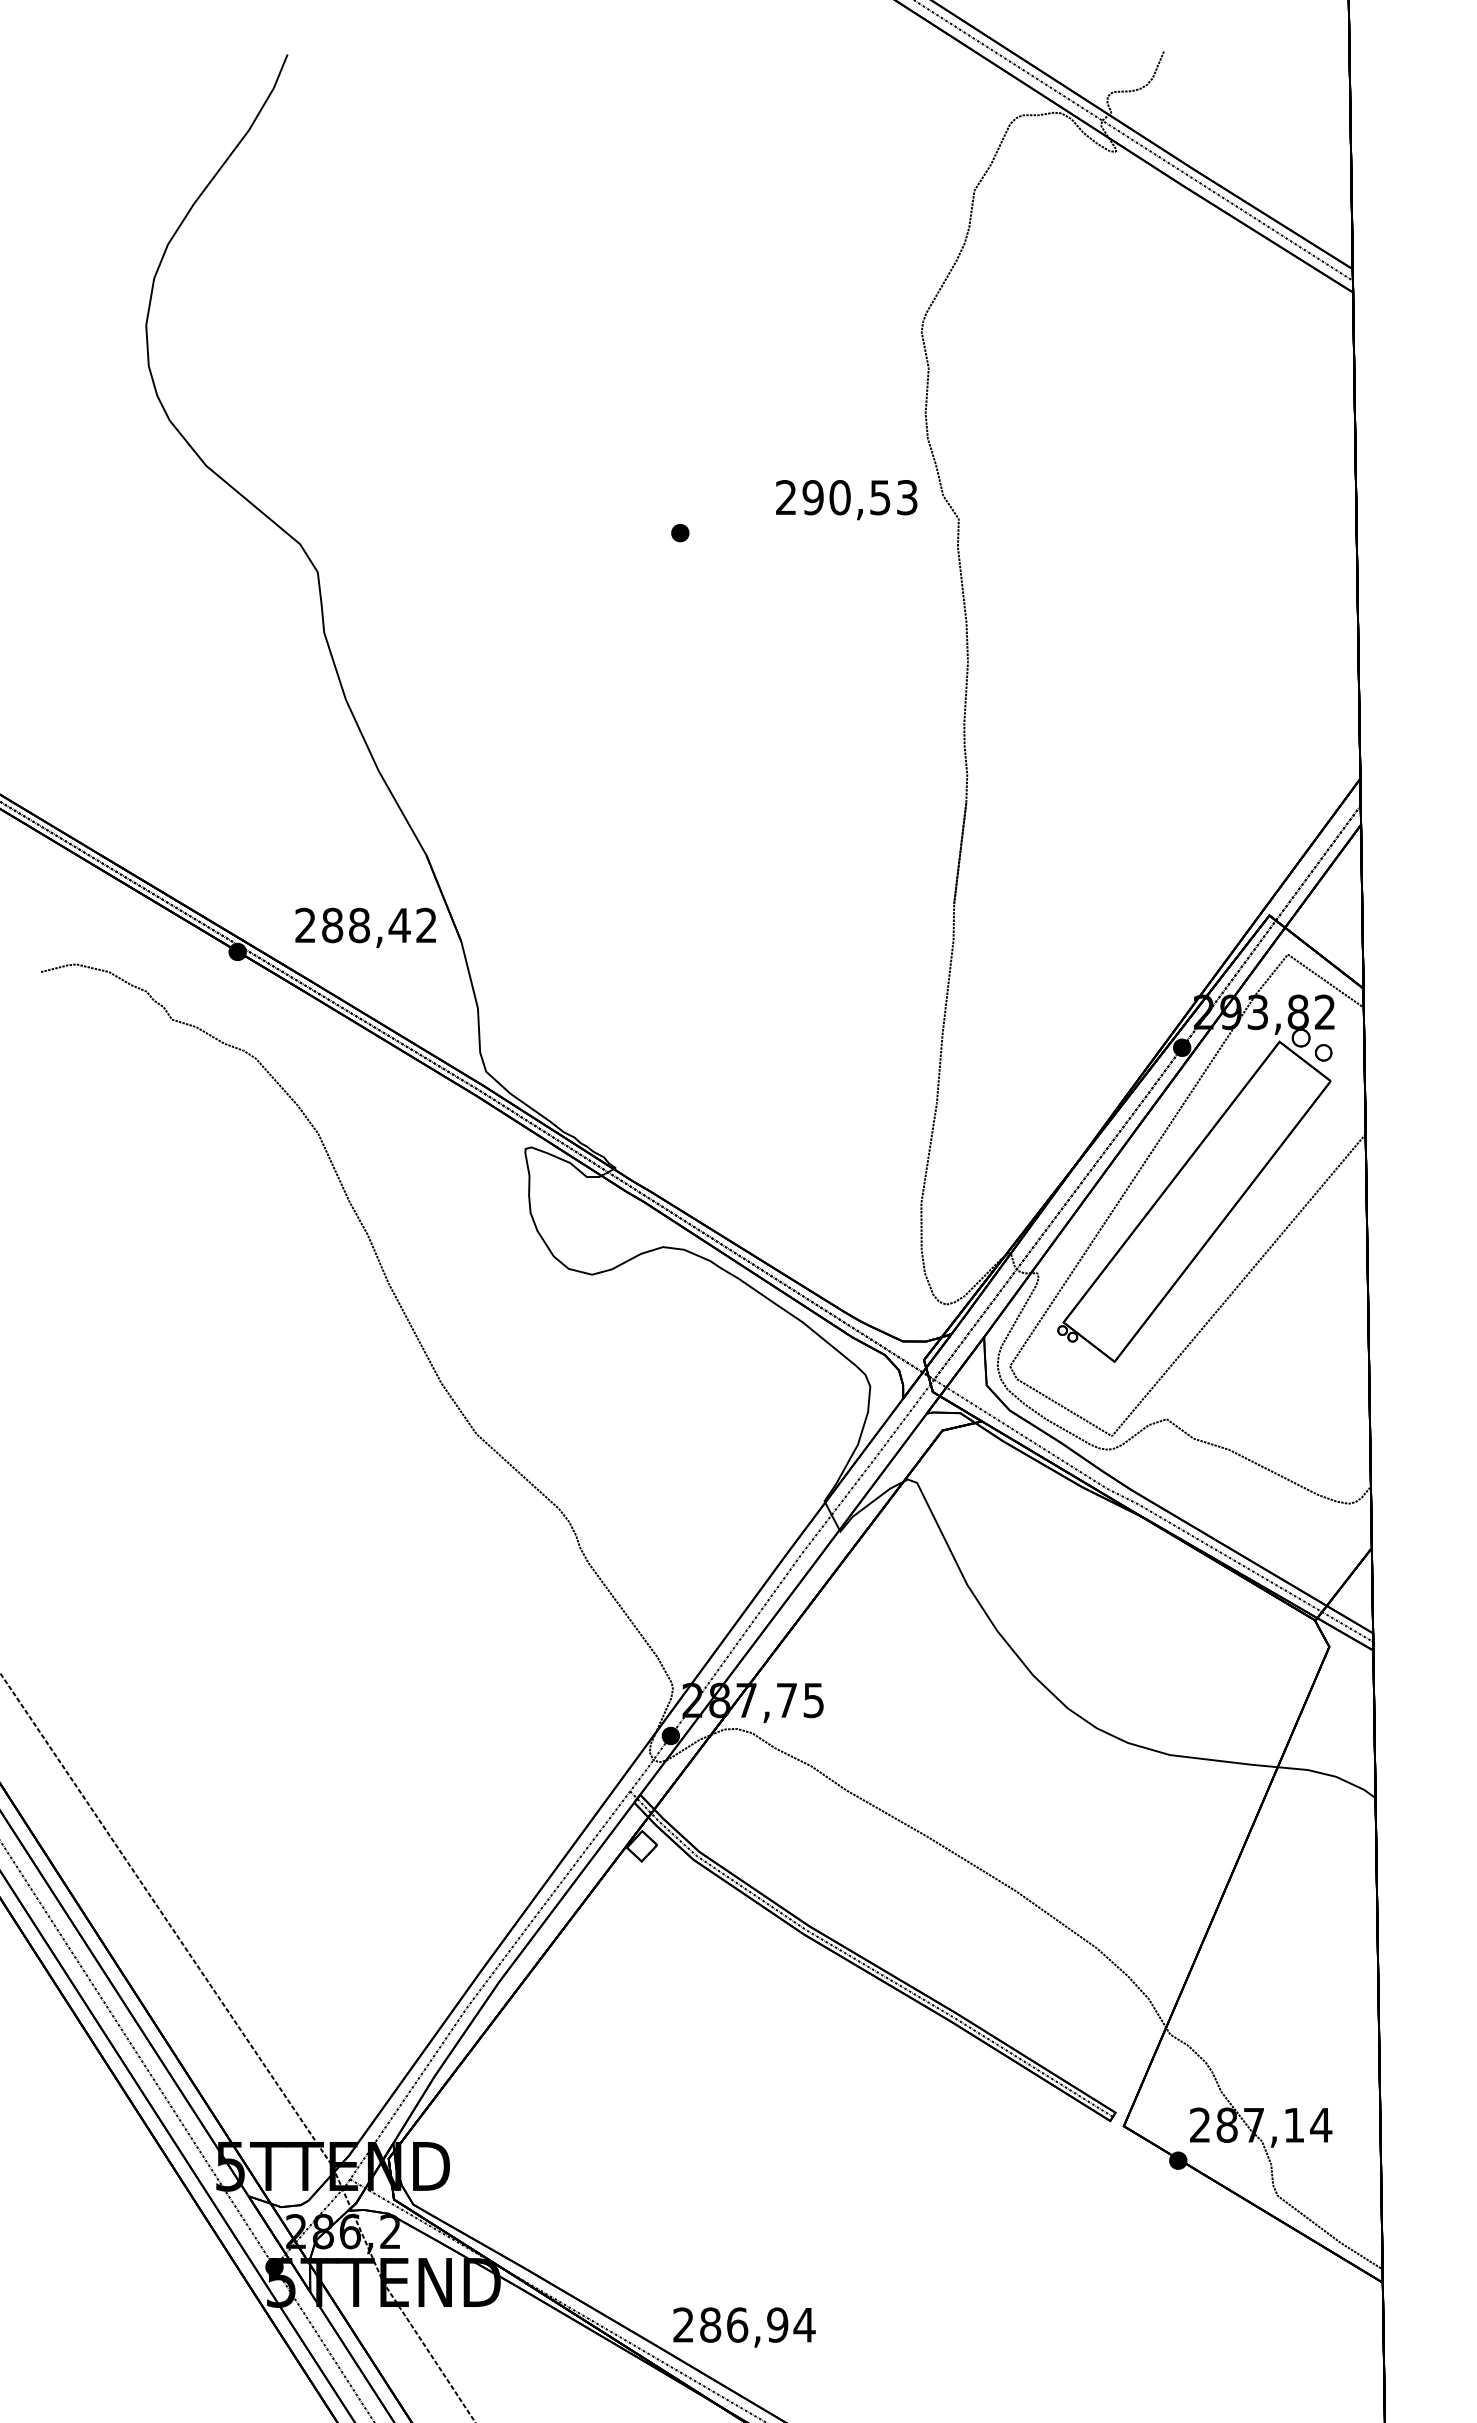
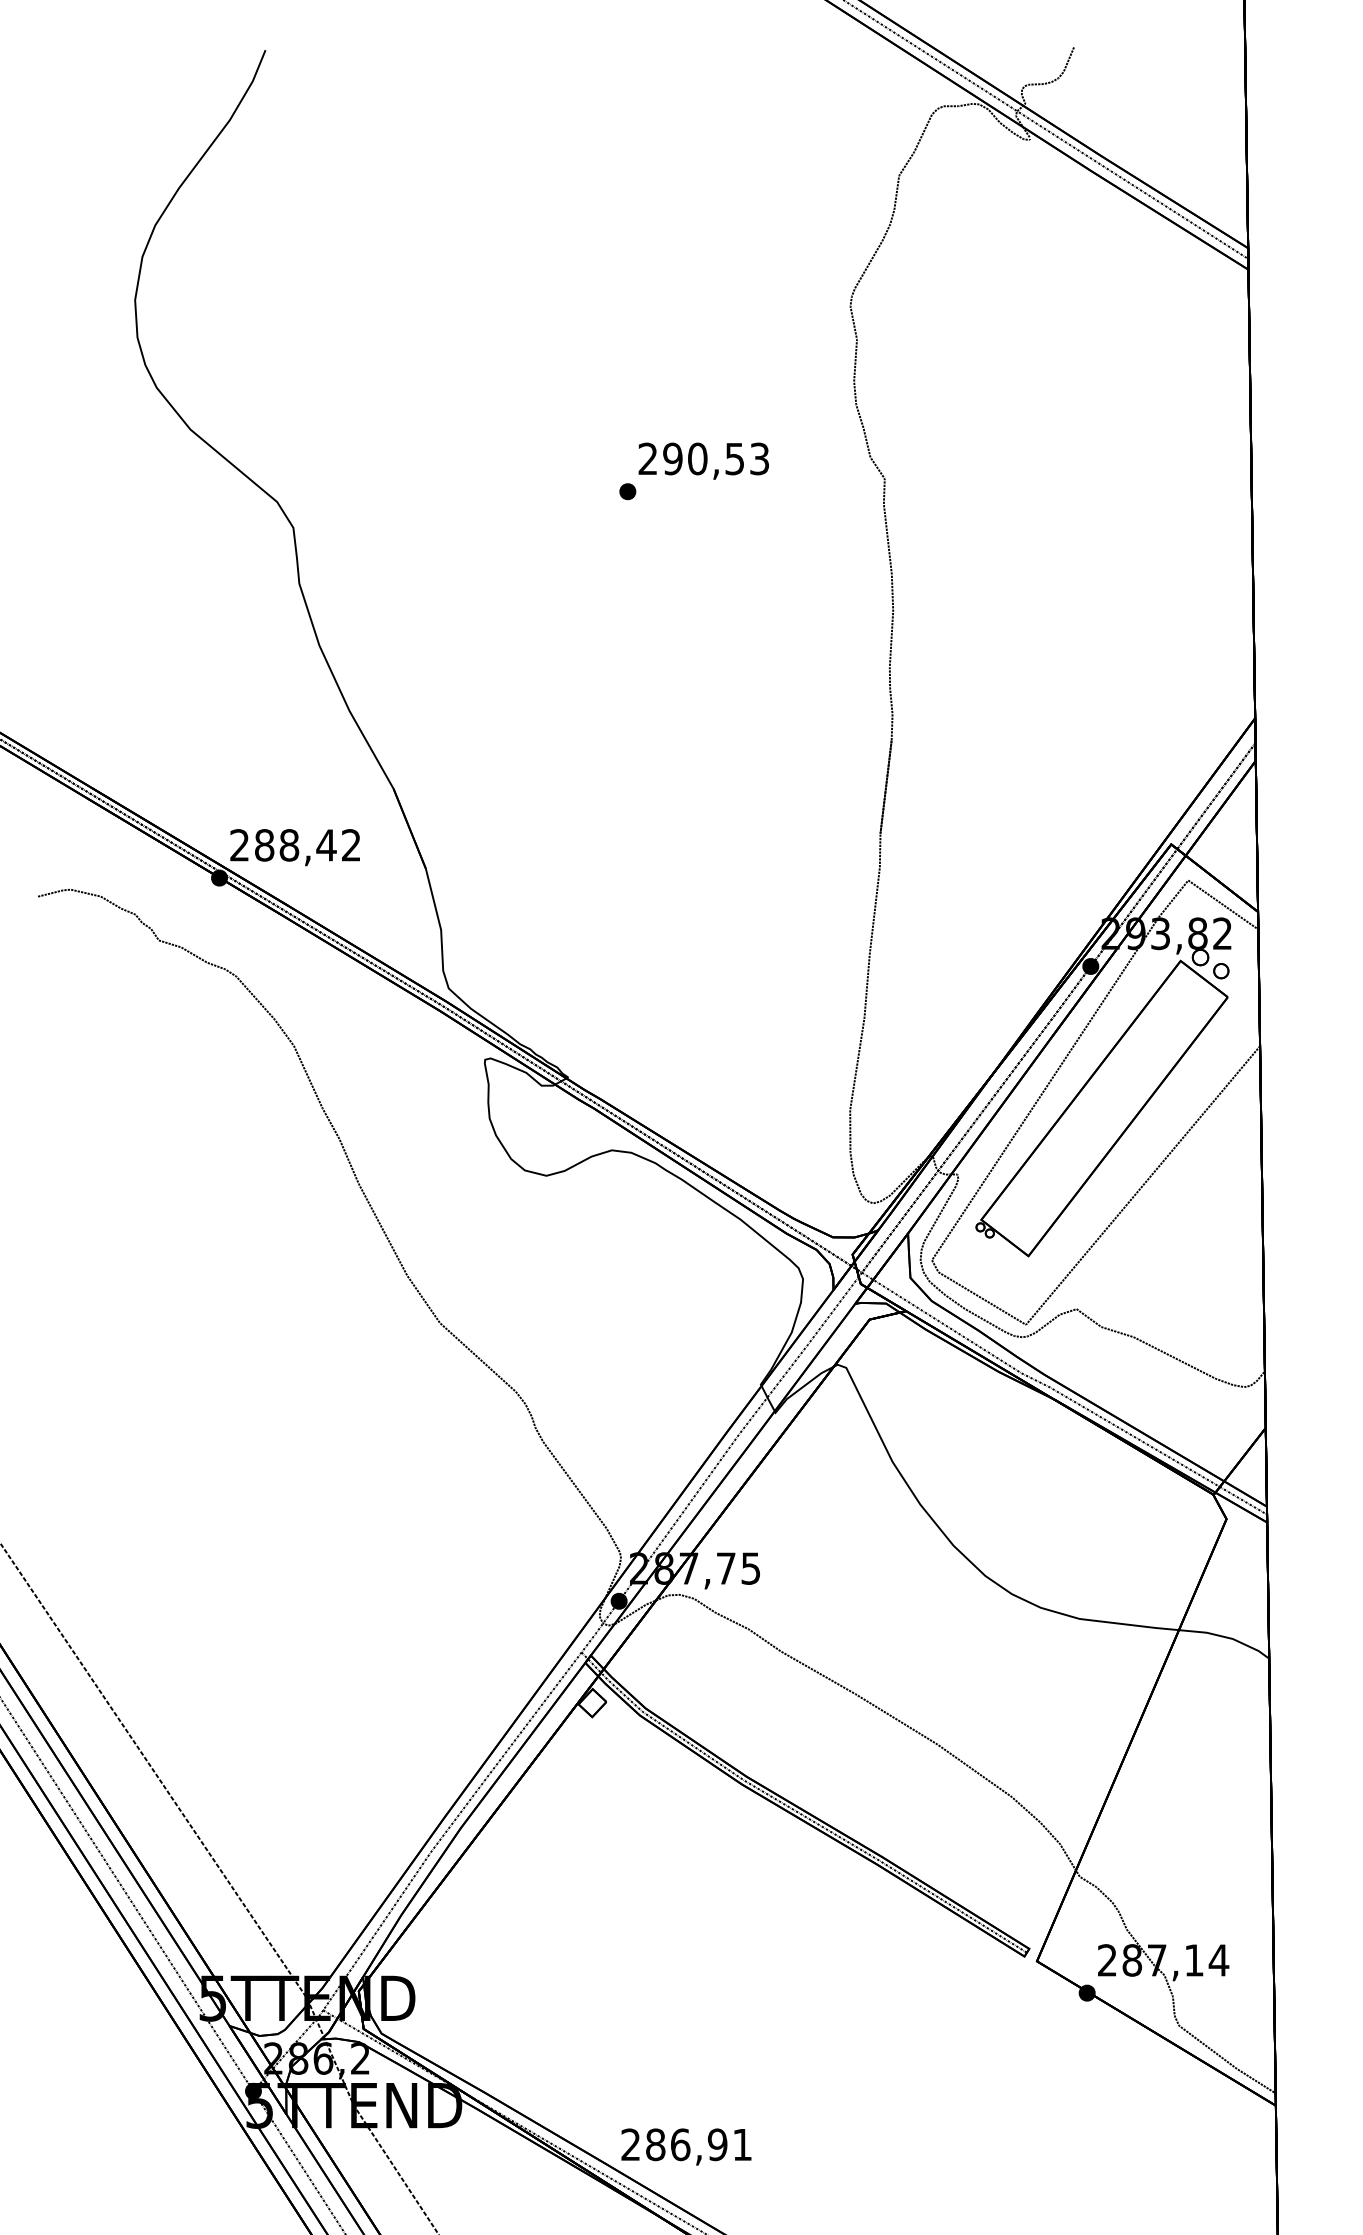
text: (846, 500) -> (703, 461), moved
text: (365, 927) -> (294, 847), moved
text: (804, 2325) -> (742, 2145), 286,94 -> 286,91

